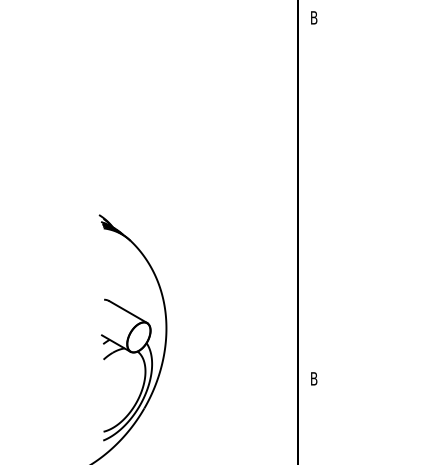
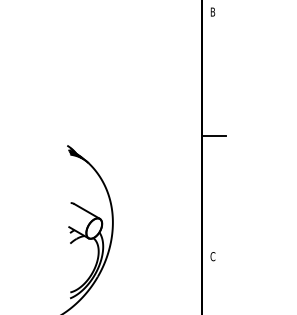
line: (314, 200) -> (213, 135), added
text: (313, 378) -> (212, 256), B -> C

